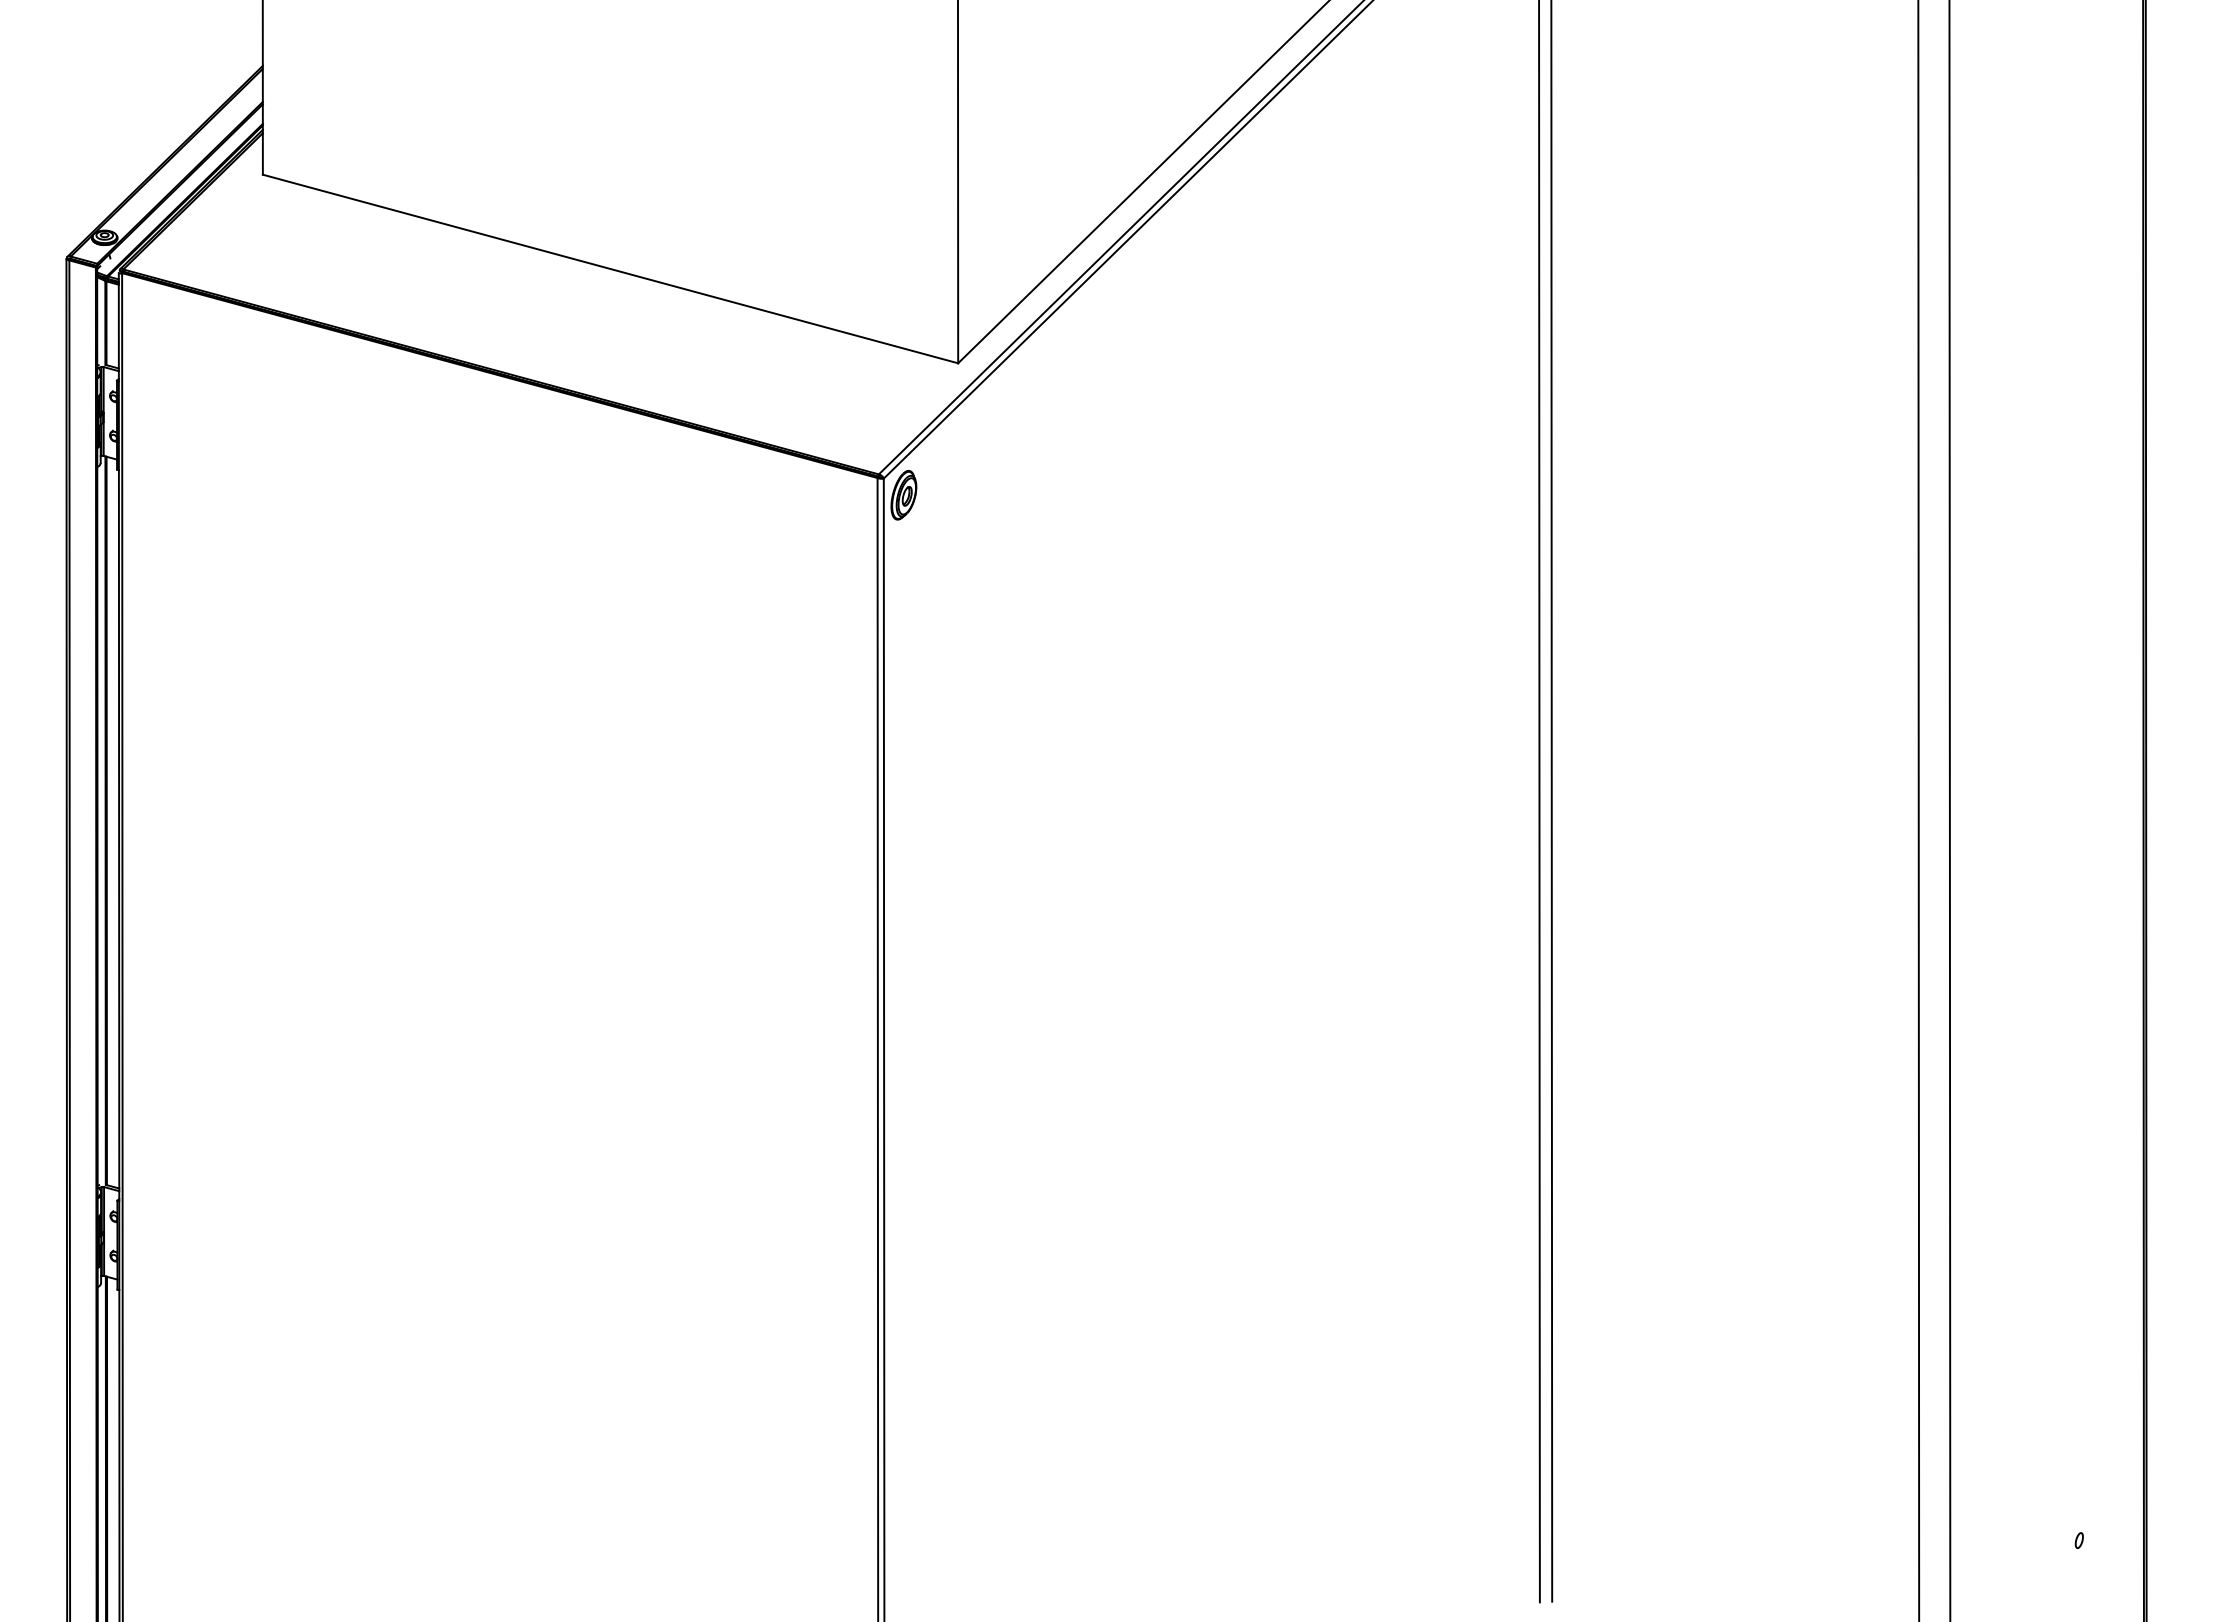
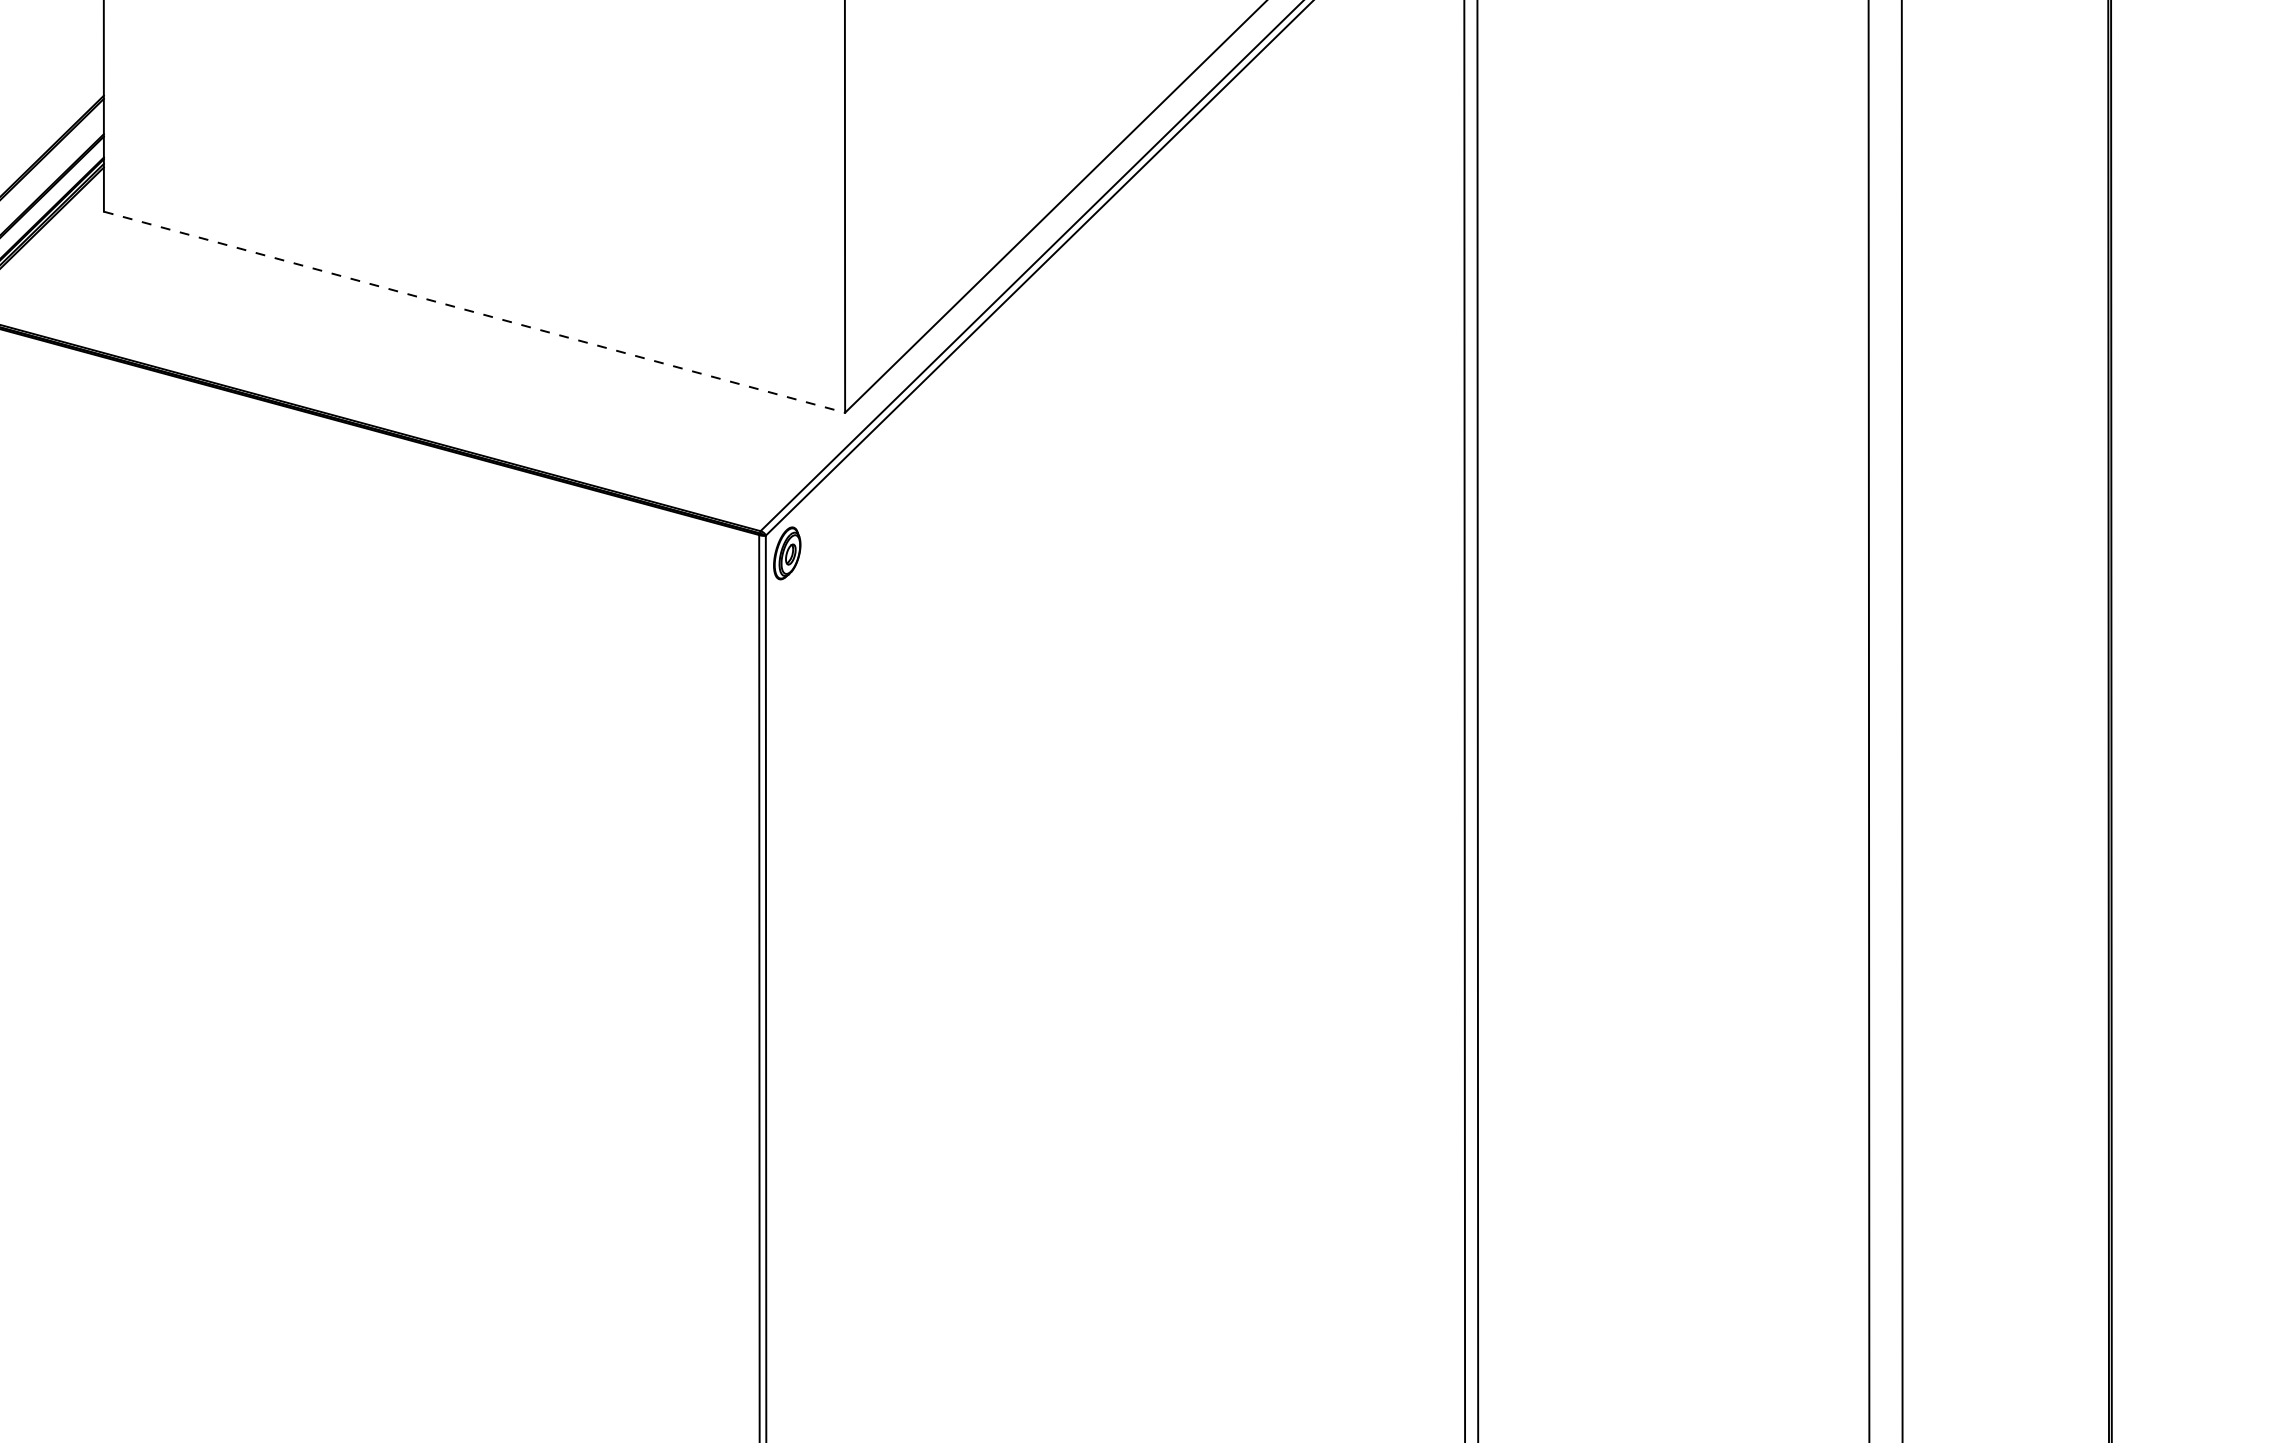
line: (611, 269) -> (475, 312), solid -> dashed

